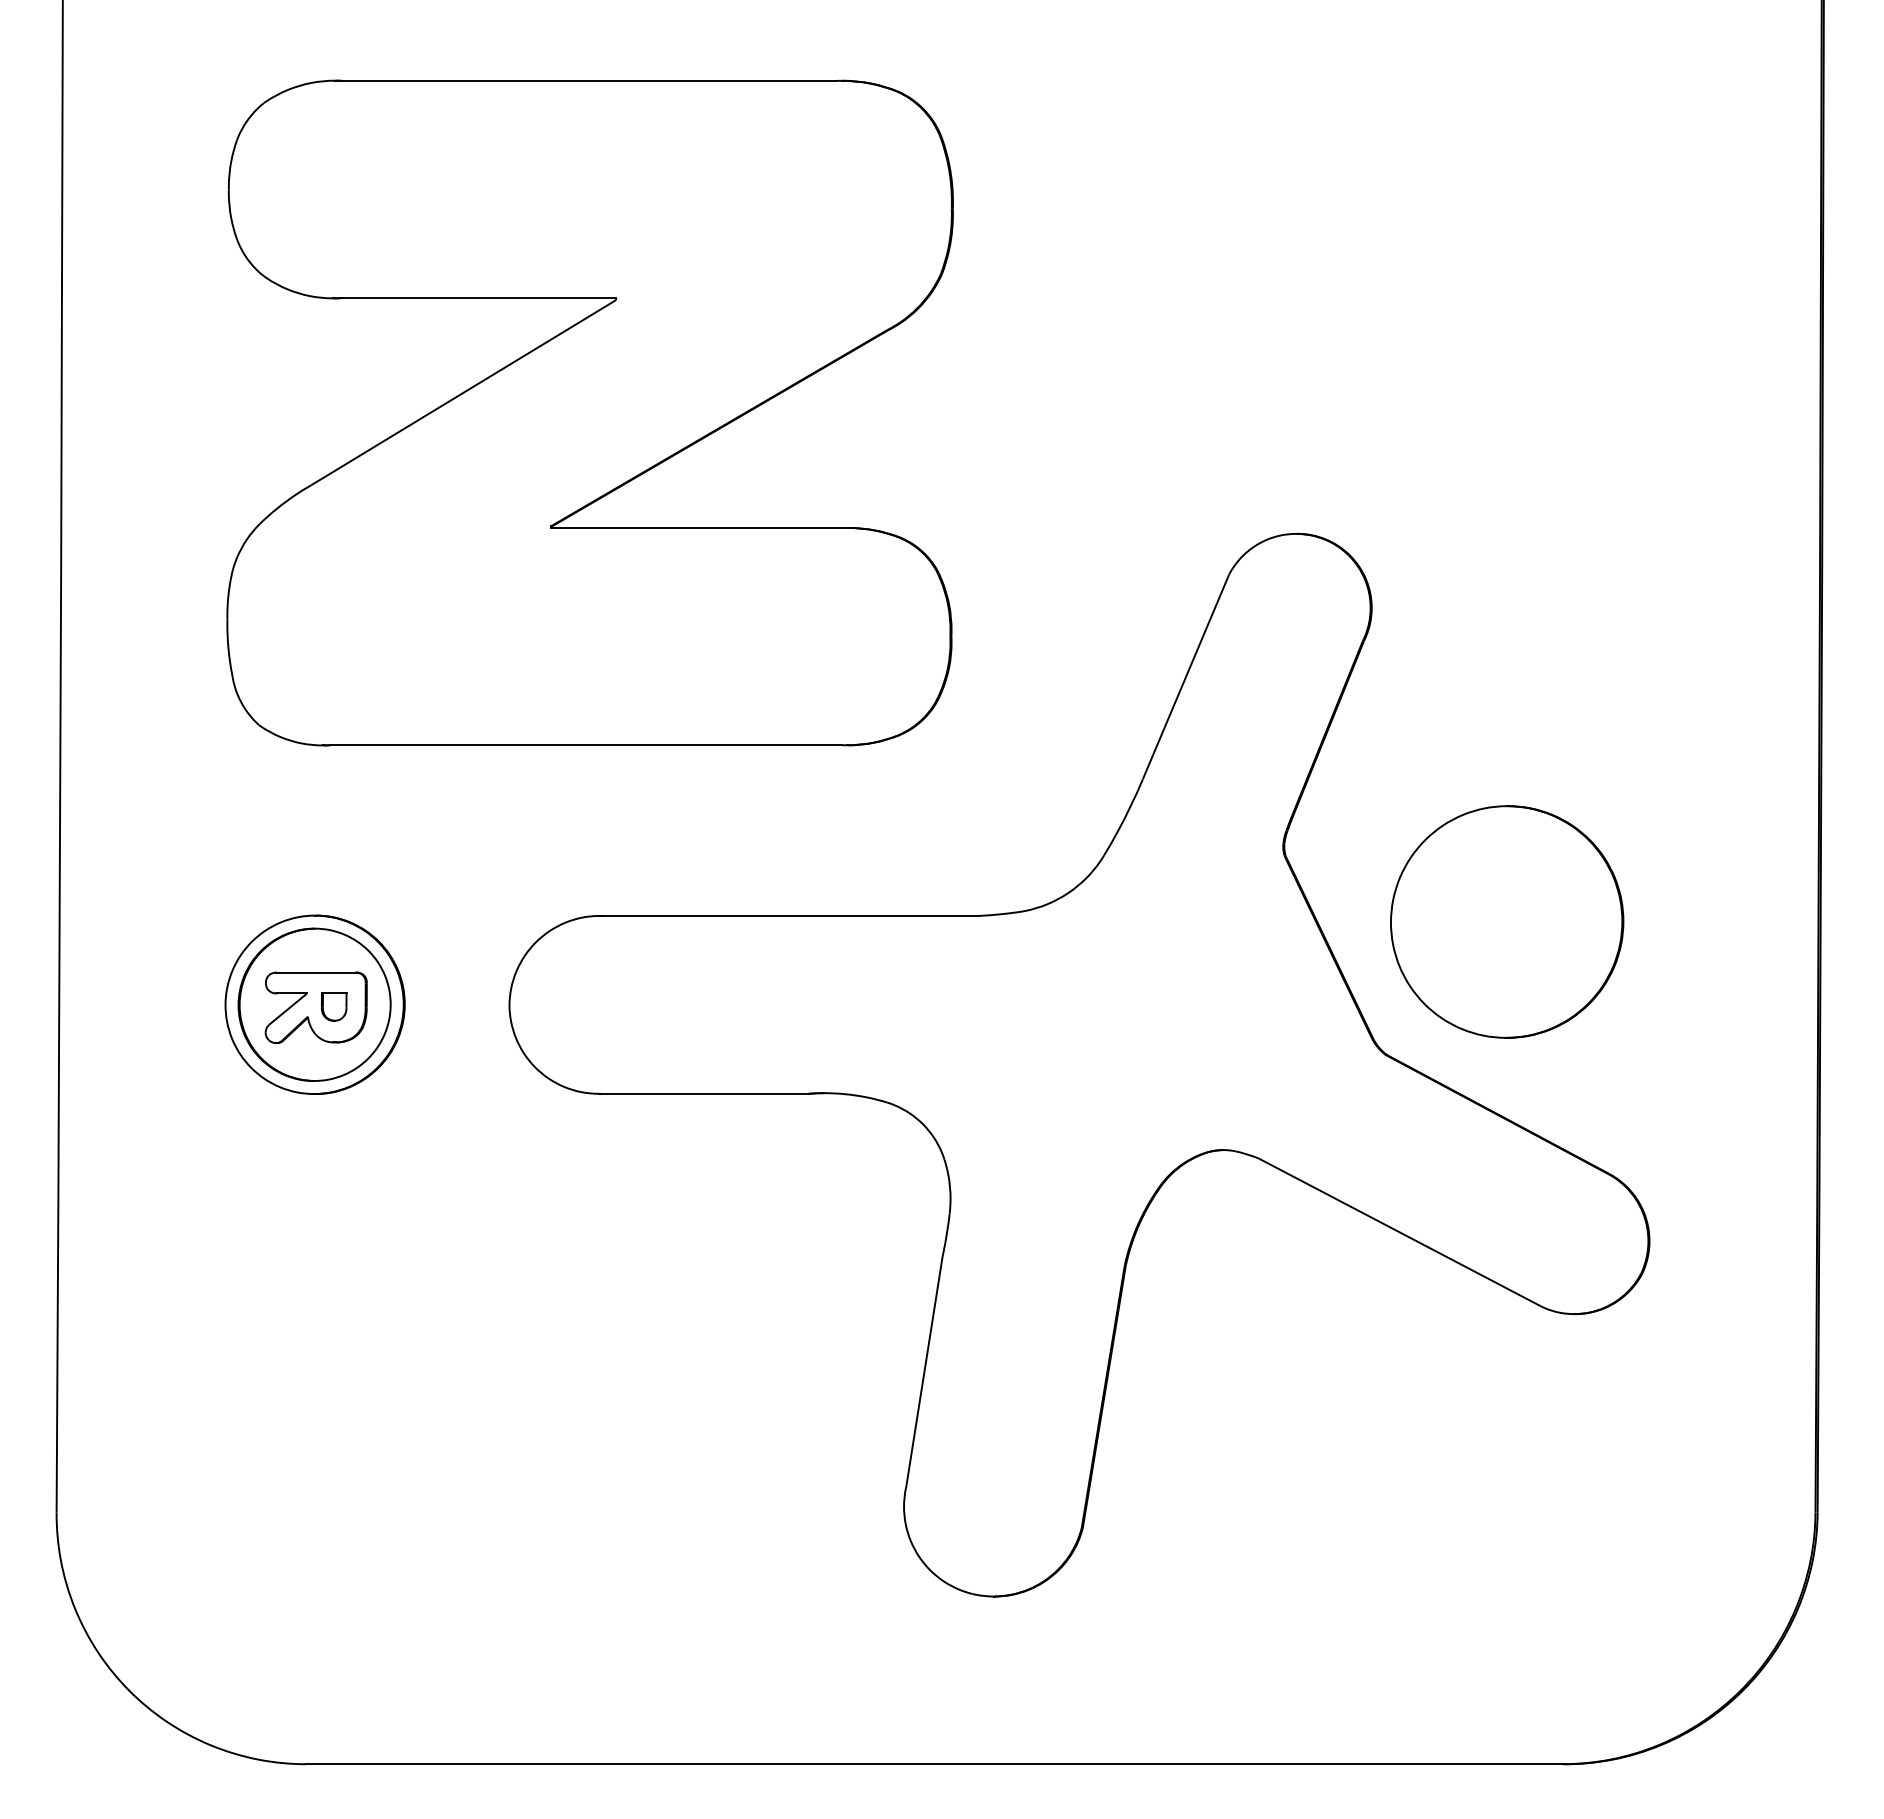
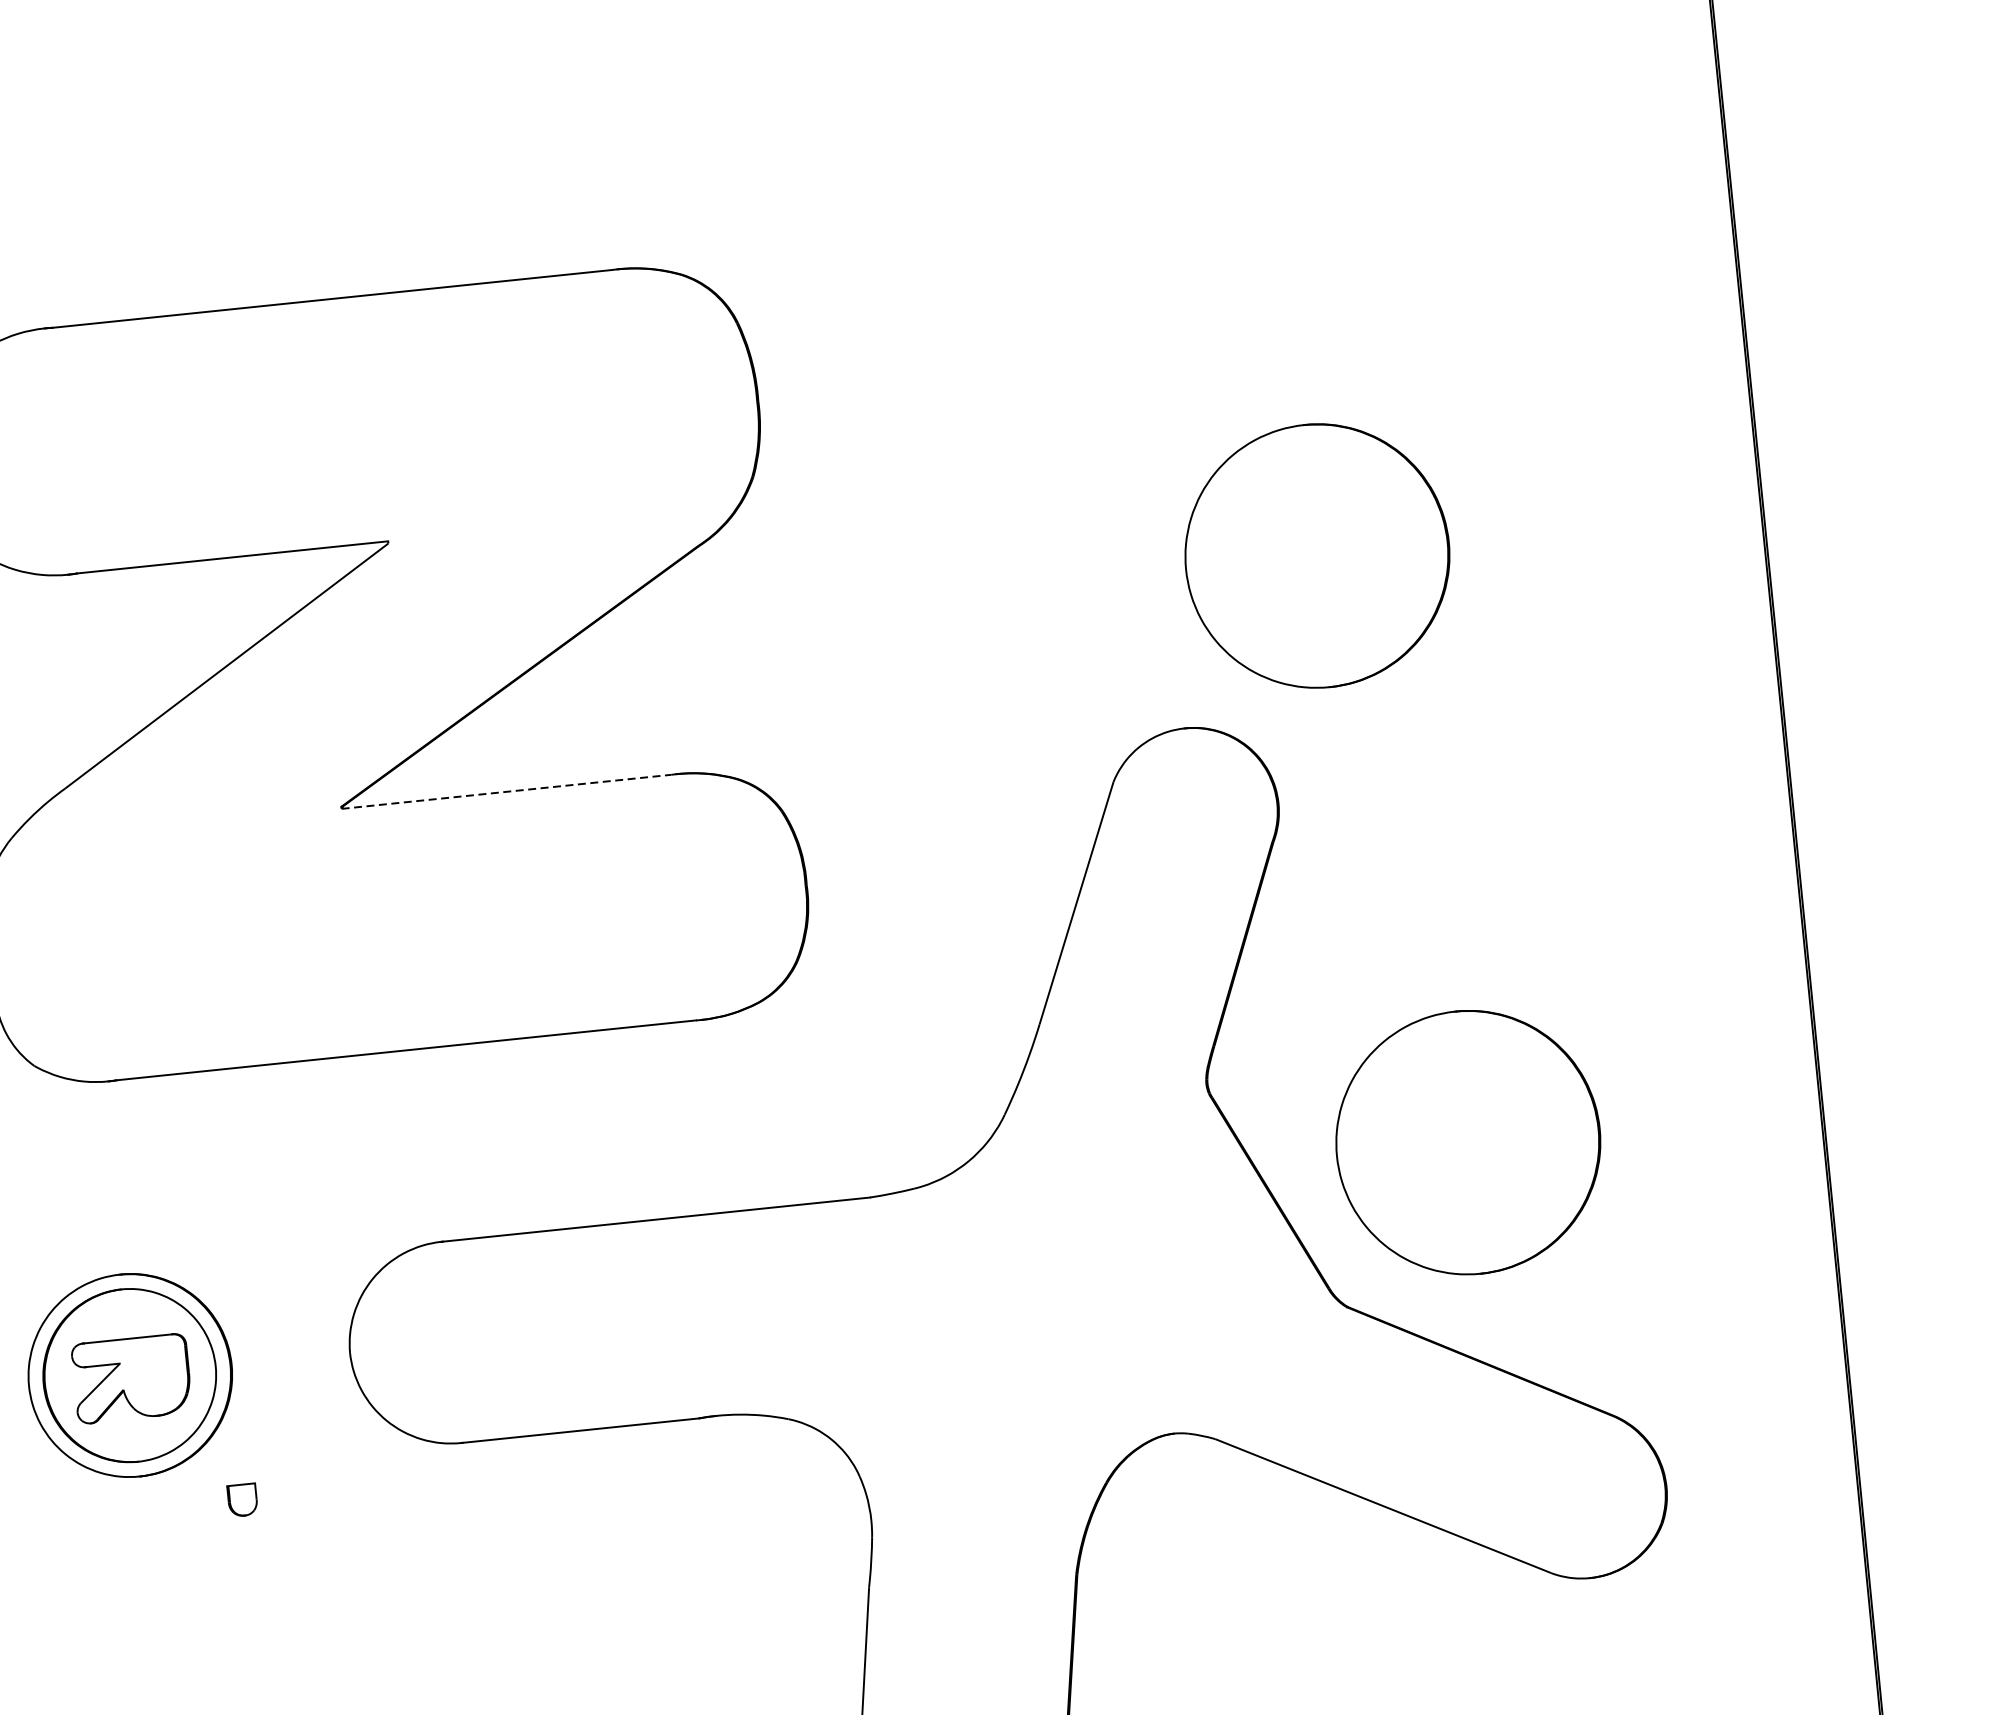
part: (1428, 394) -> (1317, 555), added
line: (697, 528) -> (506, 792), solid -> dashed
part: (334, 1006) -> (242, 1499), moved

